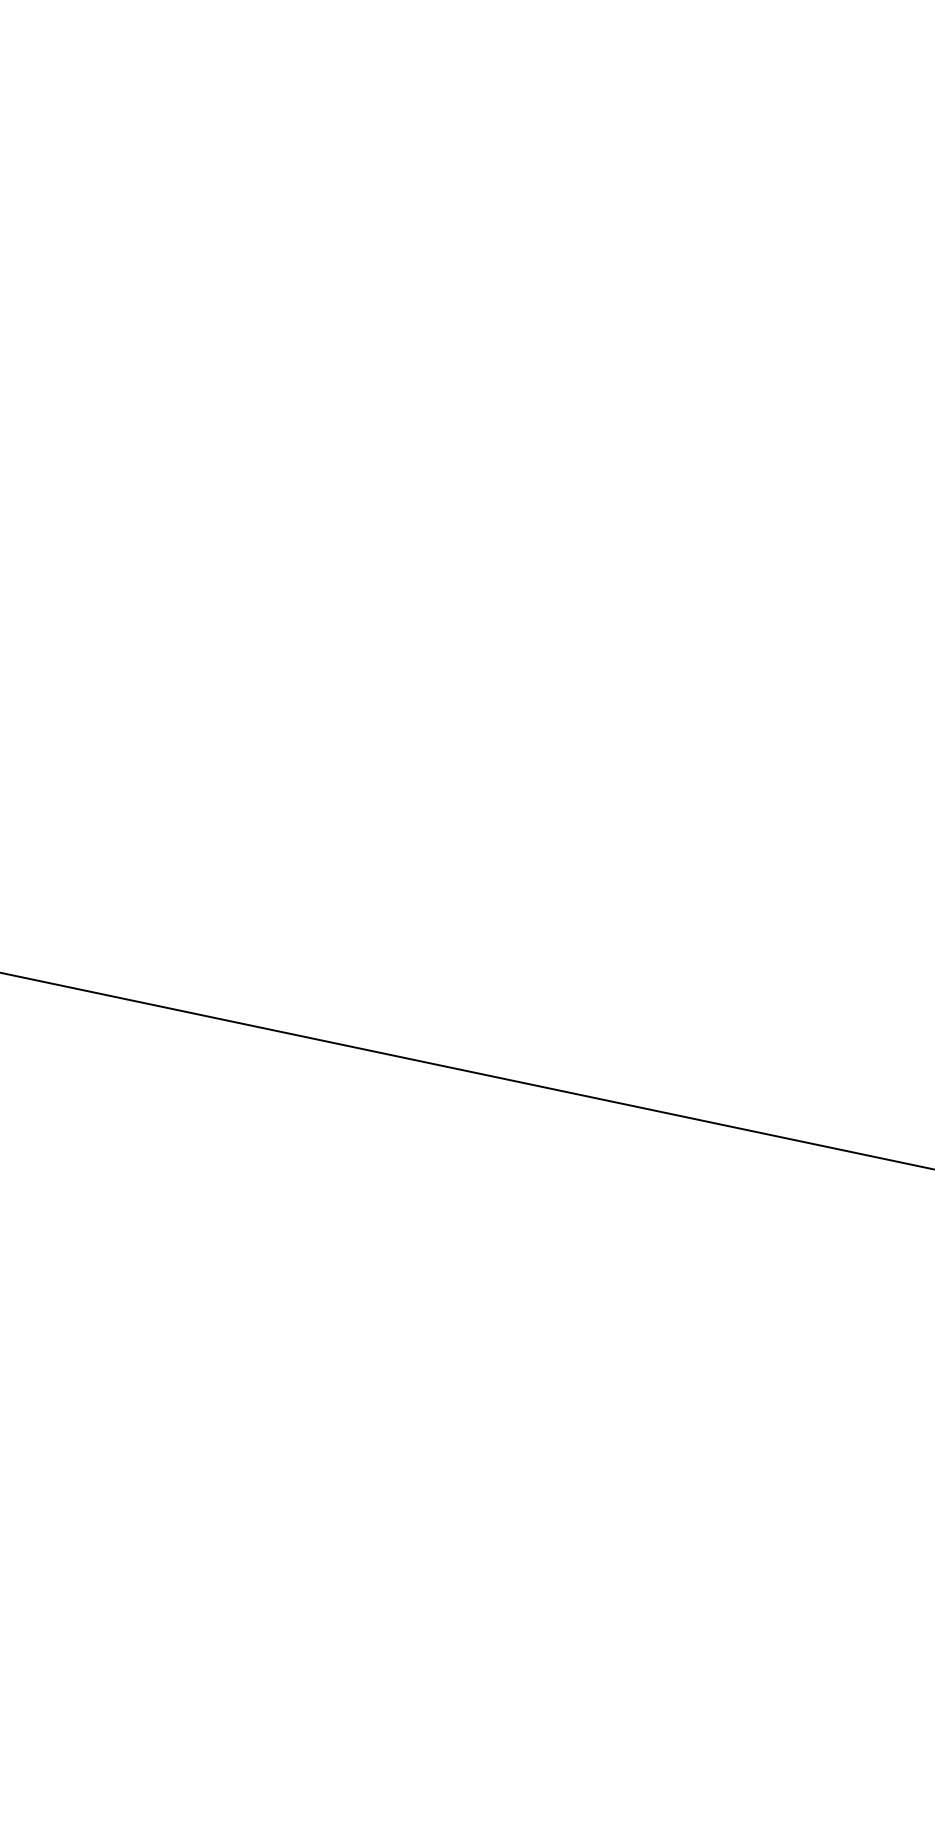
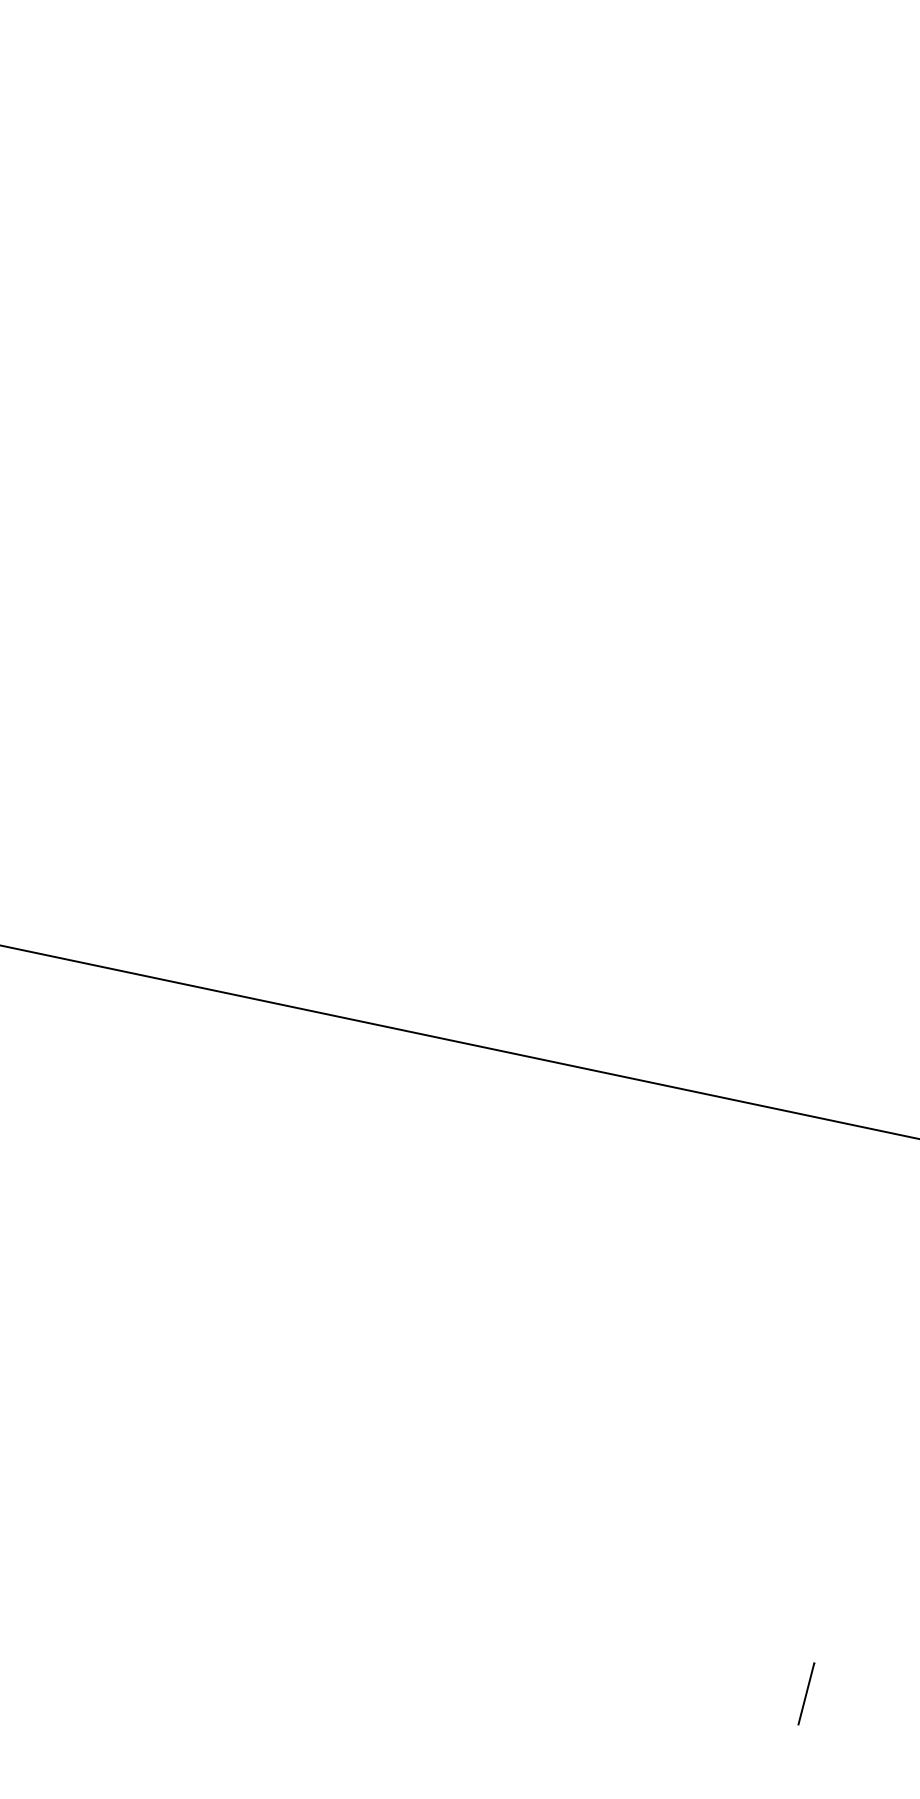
line: (850, 1730) -> (806, 1693), added

